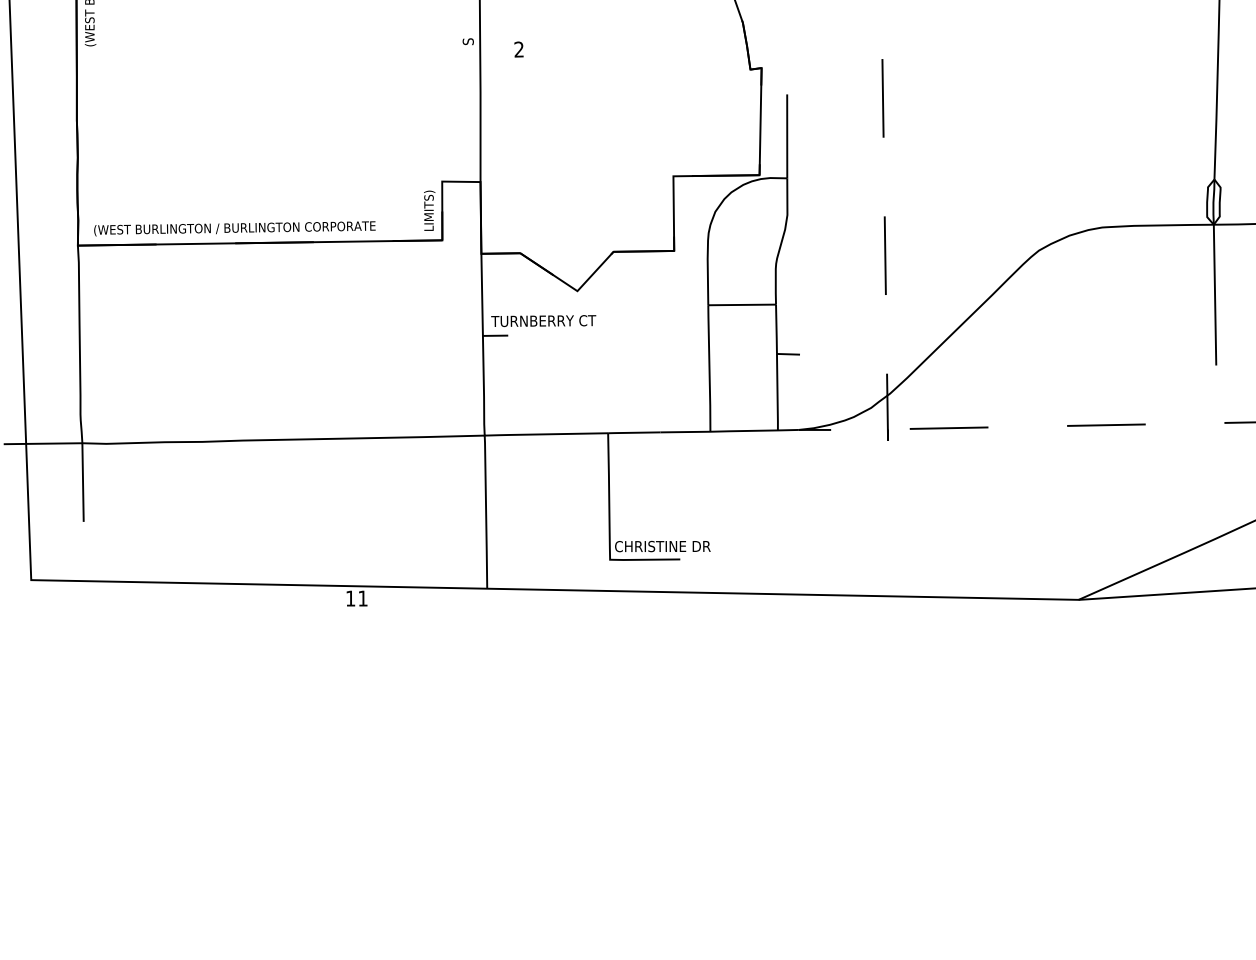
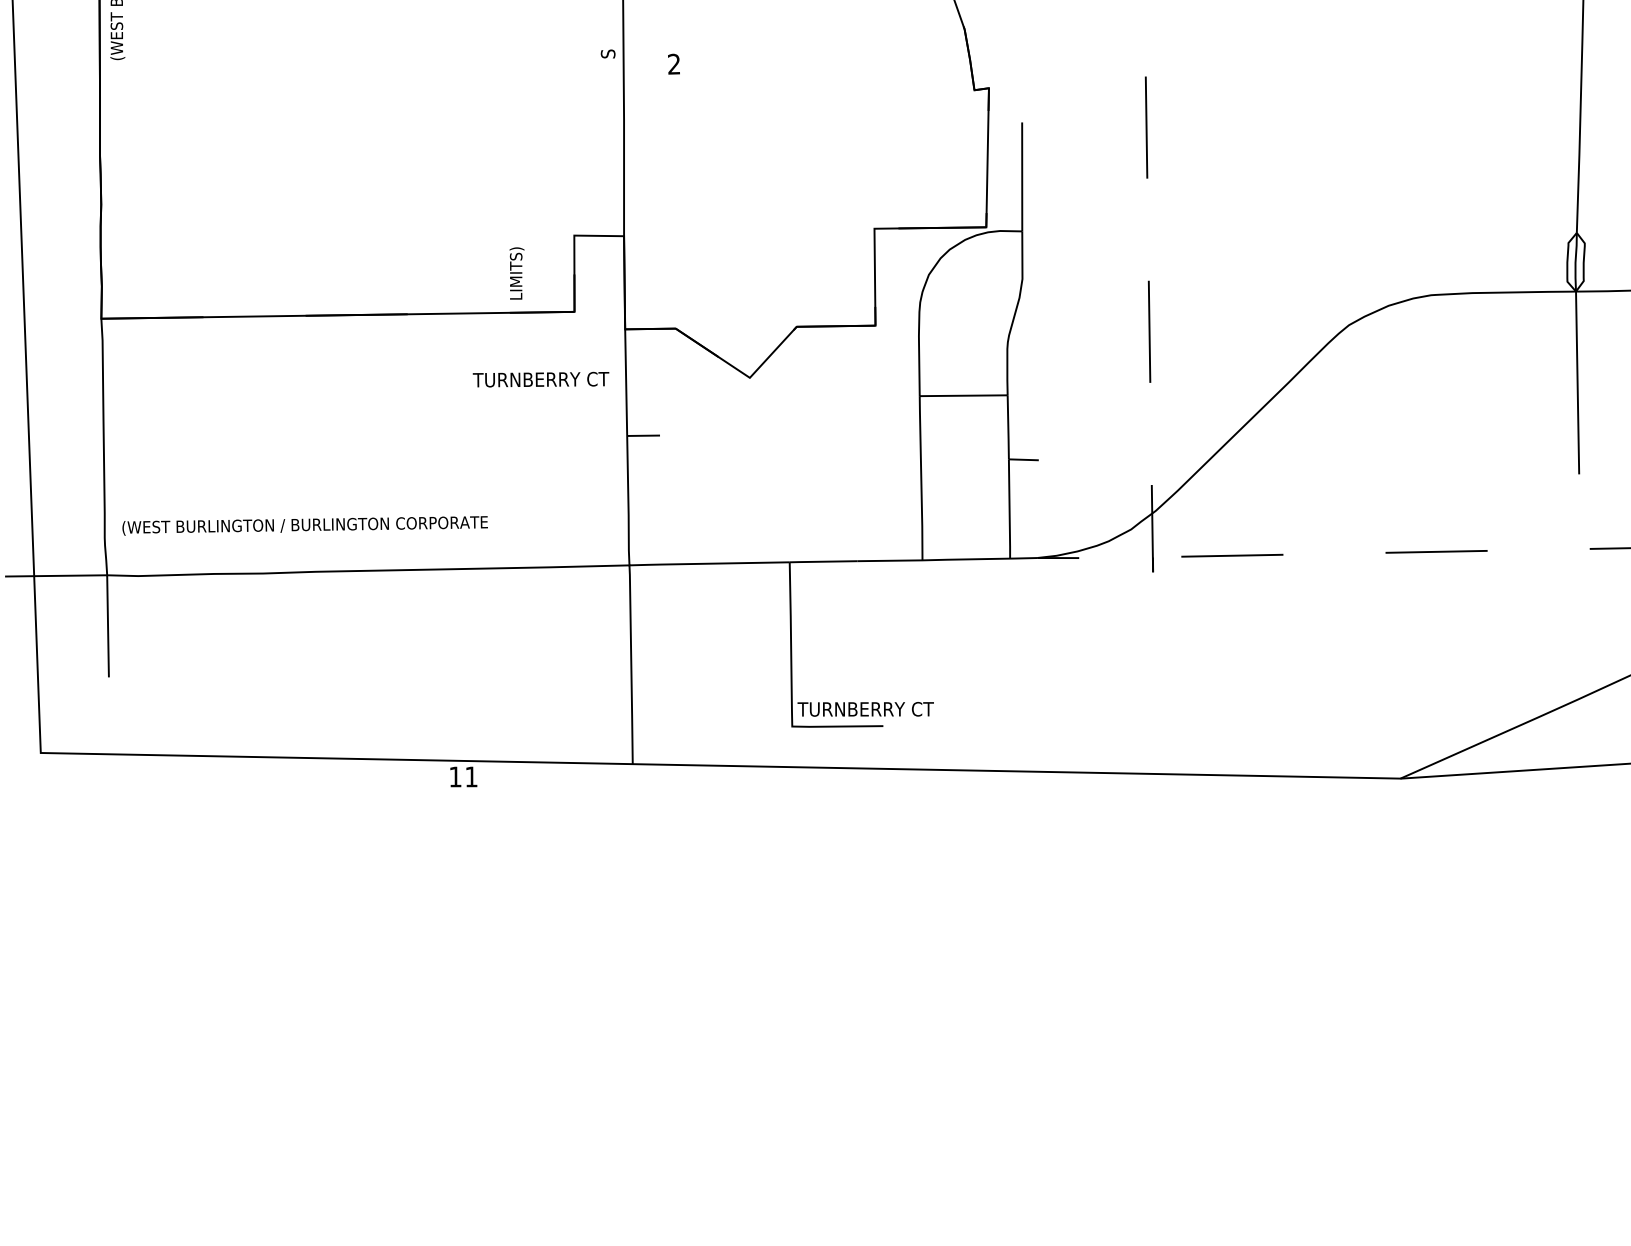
text: (429, 210) -> (516, 273), moved
text: (234, 228) -> (304, 525), moved
text: (543, 320) -> (540, 379), moved
text: (666, 546) -> (865, 709), CHRISTINE DR -> TURNBERRY CT

